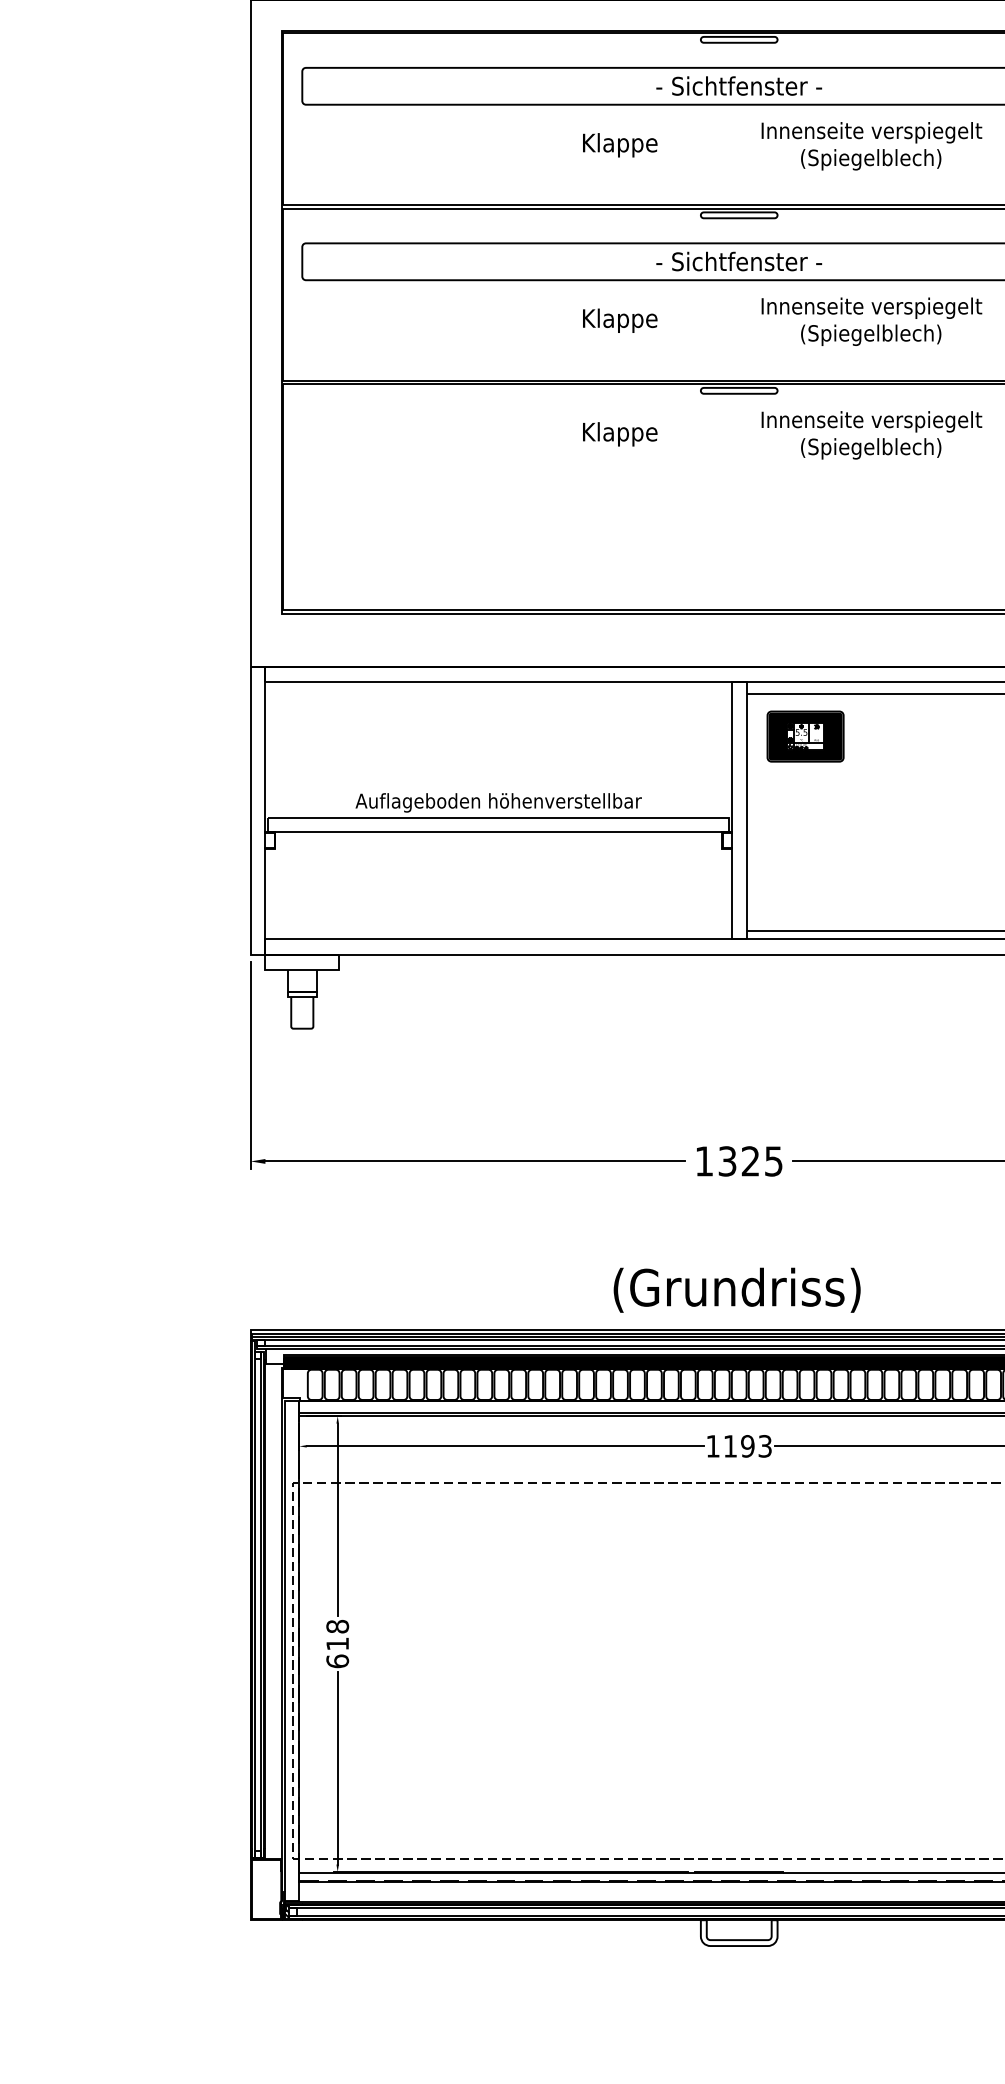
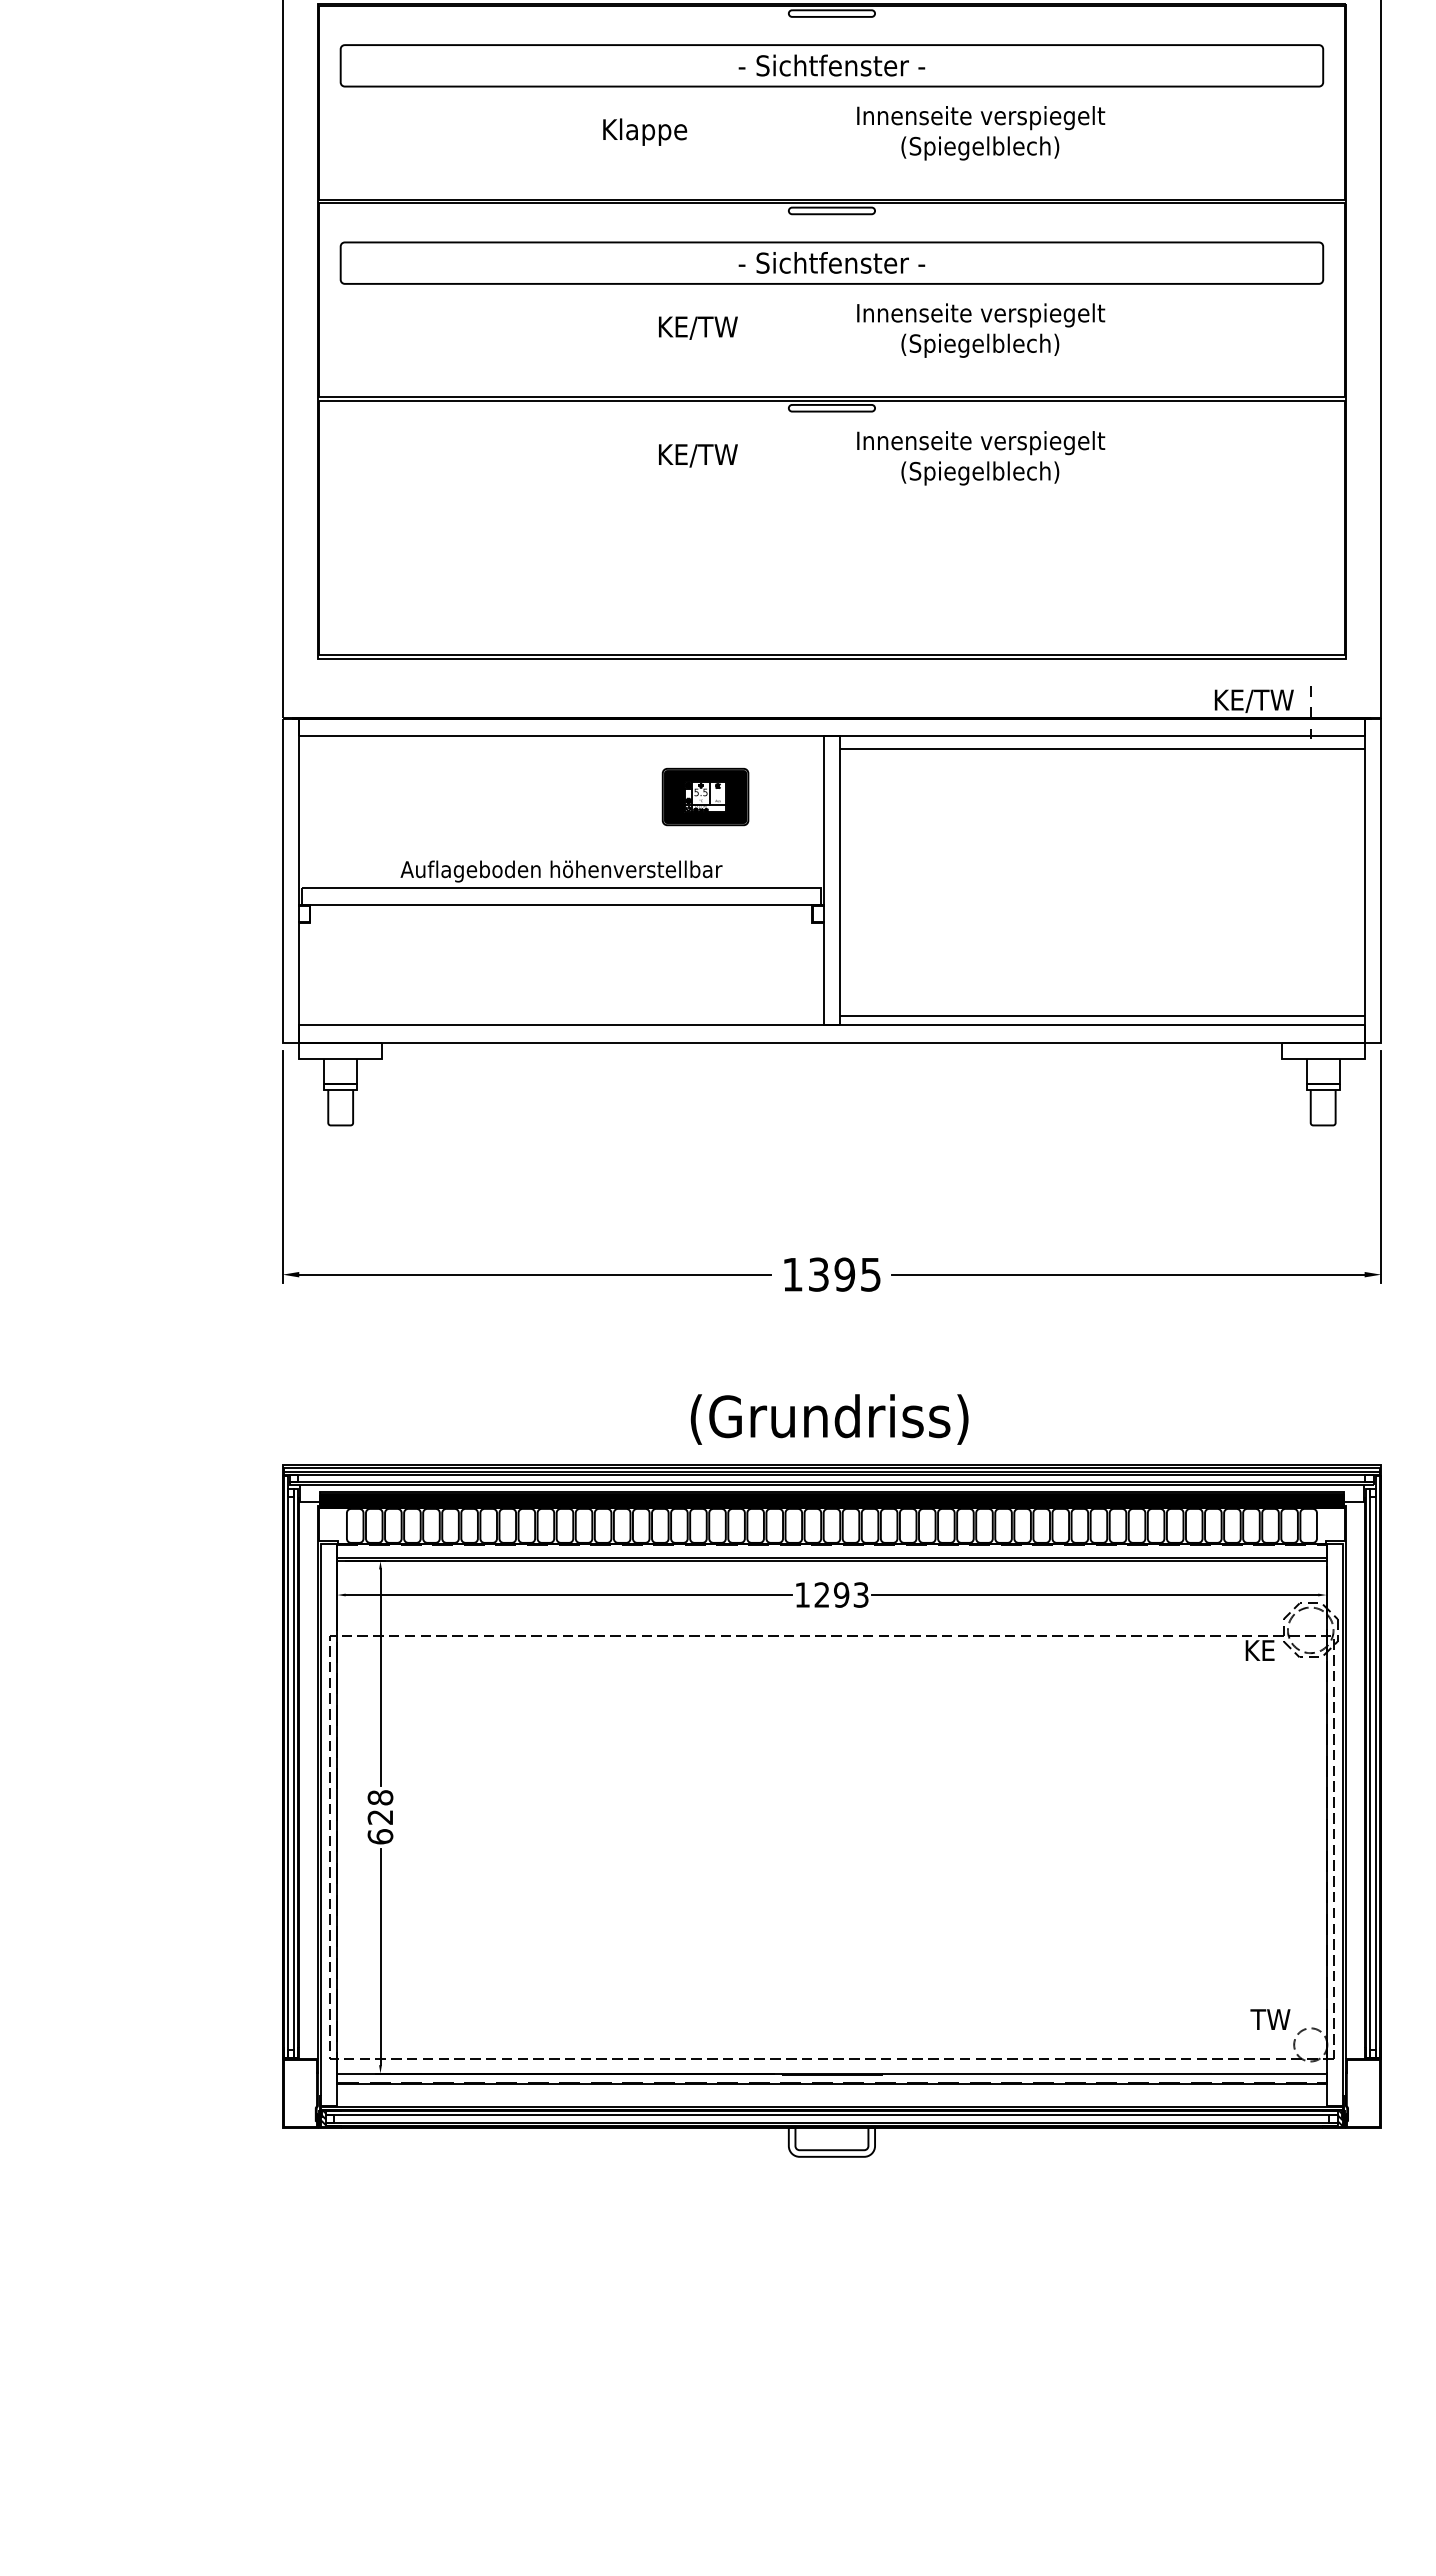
text: (620, 144) -> (645, 131), moved
text: (620, 320) -> (698, 329), Klappe -> KE/TW
text: (620, 433) -> (698, 456), Klappe -> KE/TW
part: (805, 736) -> (705, 796), moved
text: (750, 1161) -> (844, 1274), 1325 -> 1395
text: (729, 1445) -> (821, 1594), 1193 -> 1293
text: (336, 1644) -> (379, 1817), 618 -> 628

